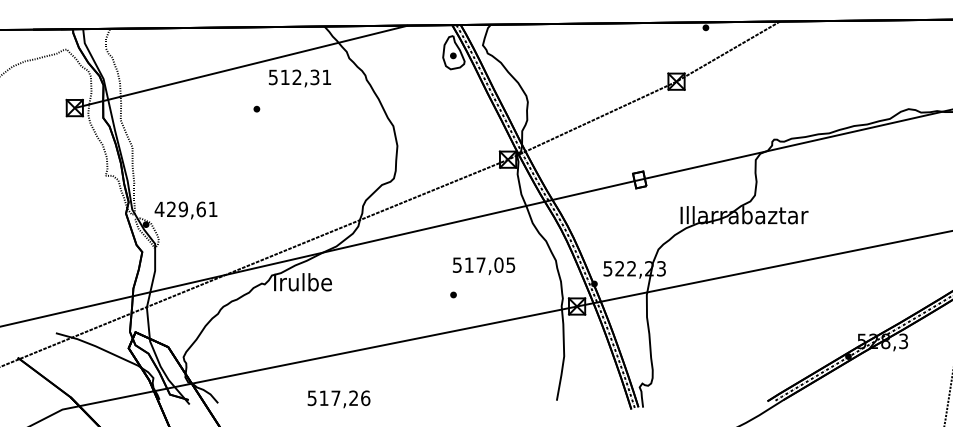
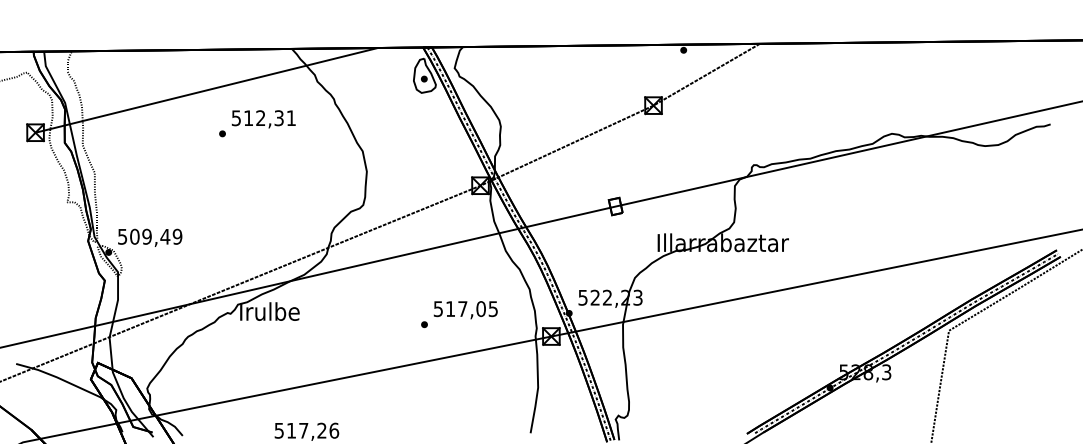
text: (299, 78) -> (263, 119), moved
text: (185, 209) -> (149, 236), 429,61 -> 509,49
text: (483, 266) -> (465, 310), moved

